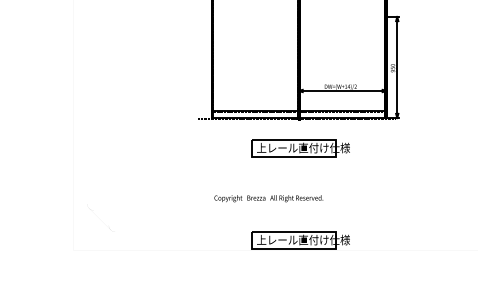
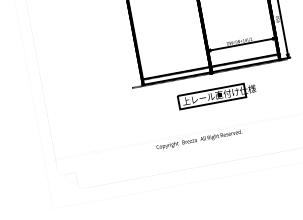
part: (300, 240) -> (230, 168), removed

